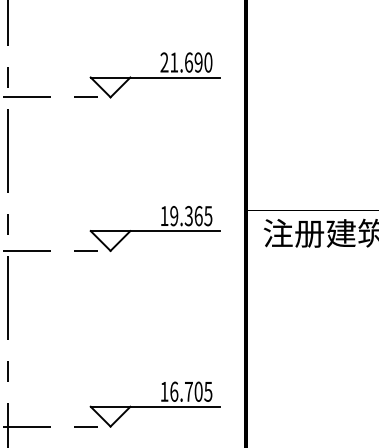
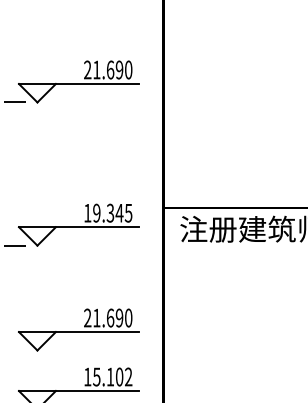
text: (198, 215) -> (119, 212), 19.365 -> 19.345
part: (154, 341) -> (78, 330), added
text: (191, 391) -> (112, 376), 16.705 -> 15.102

